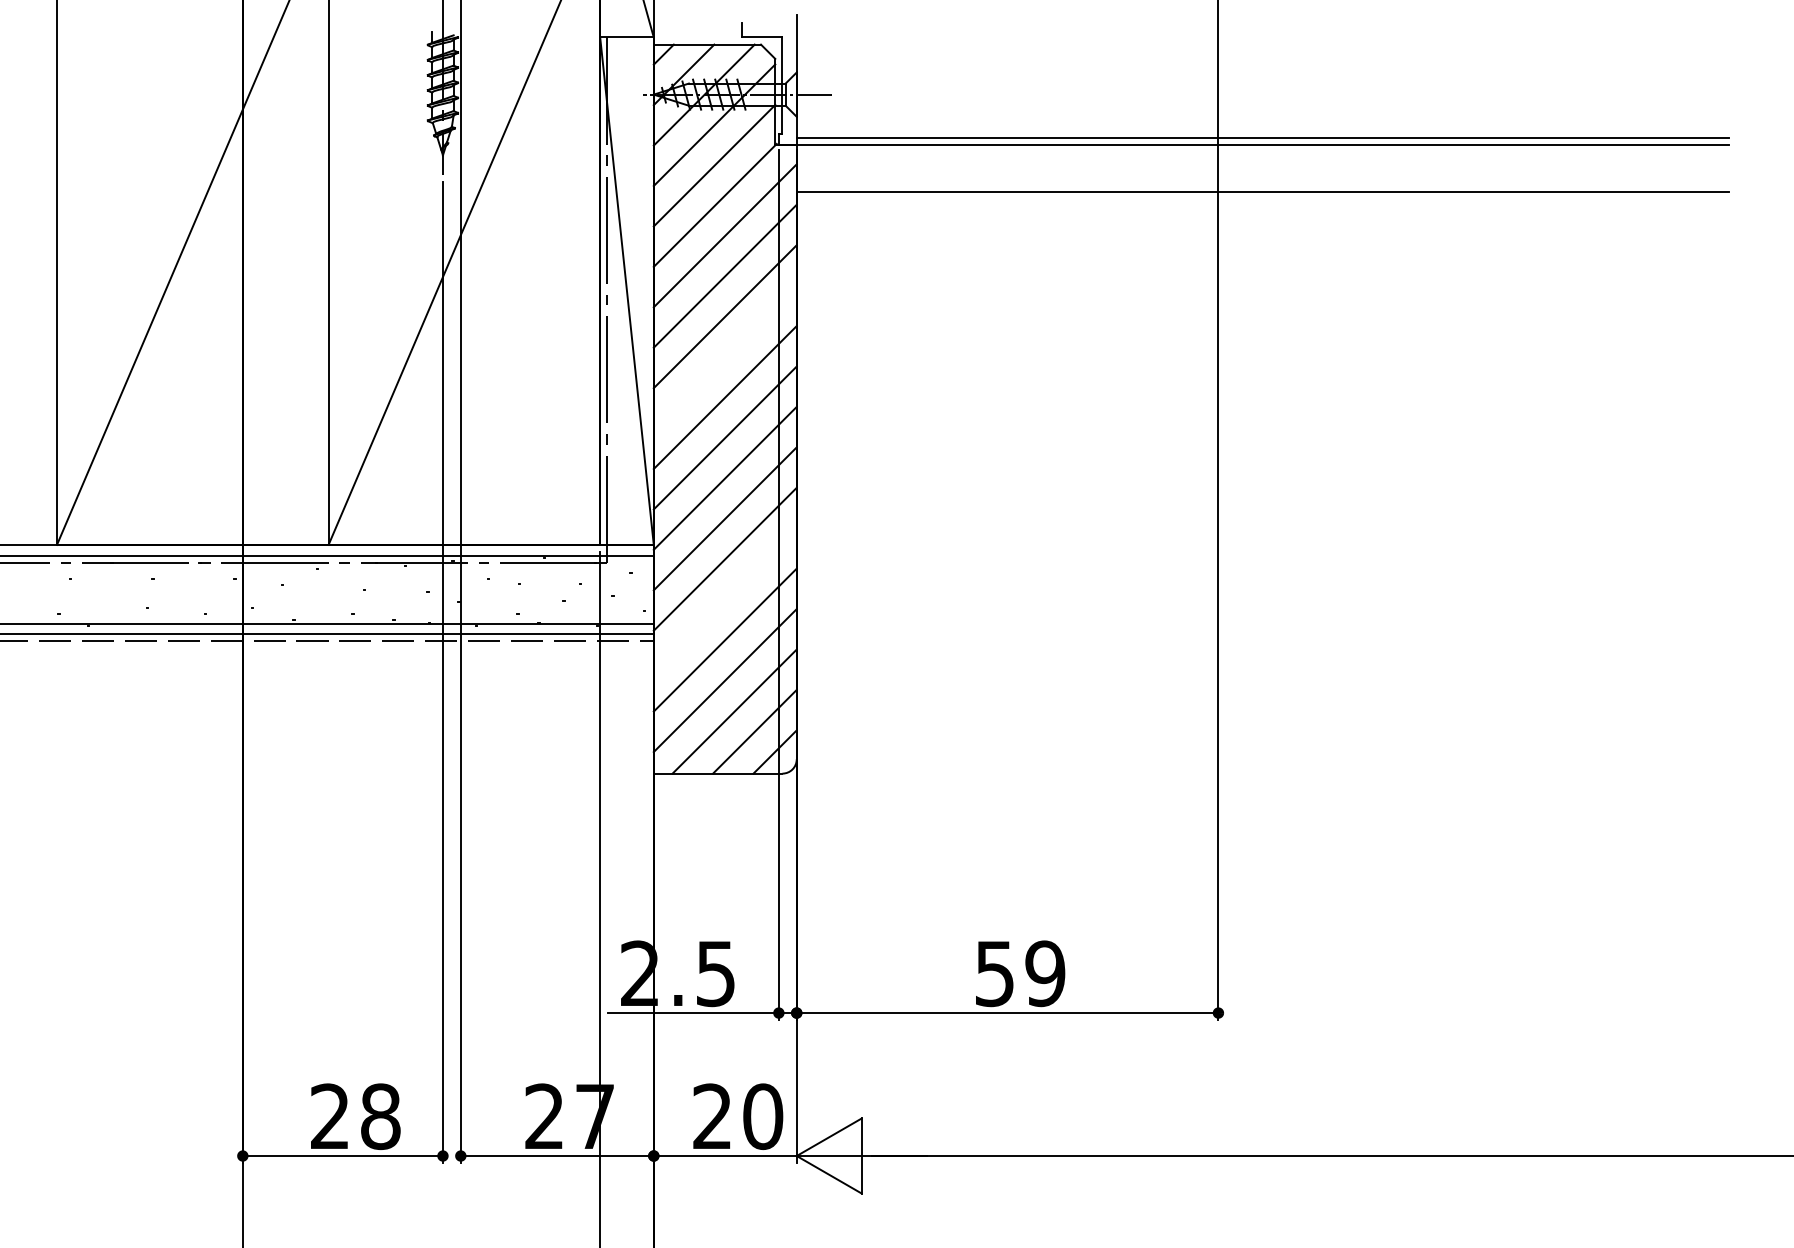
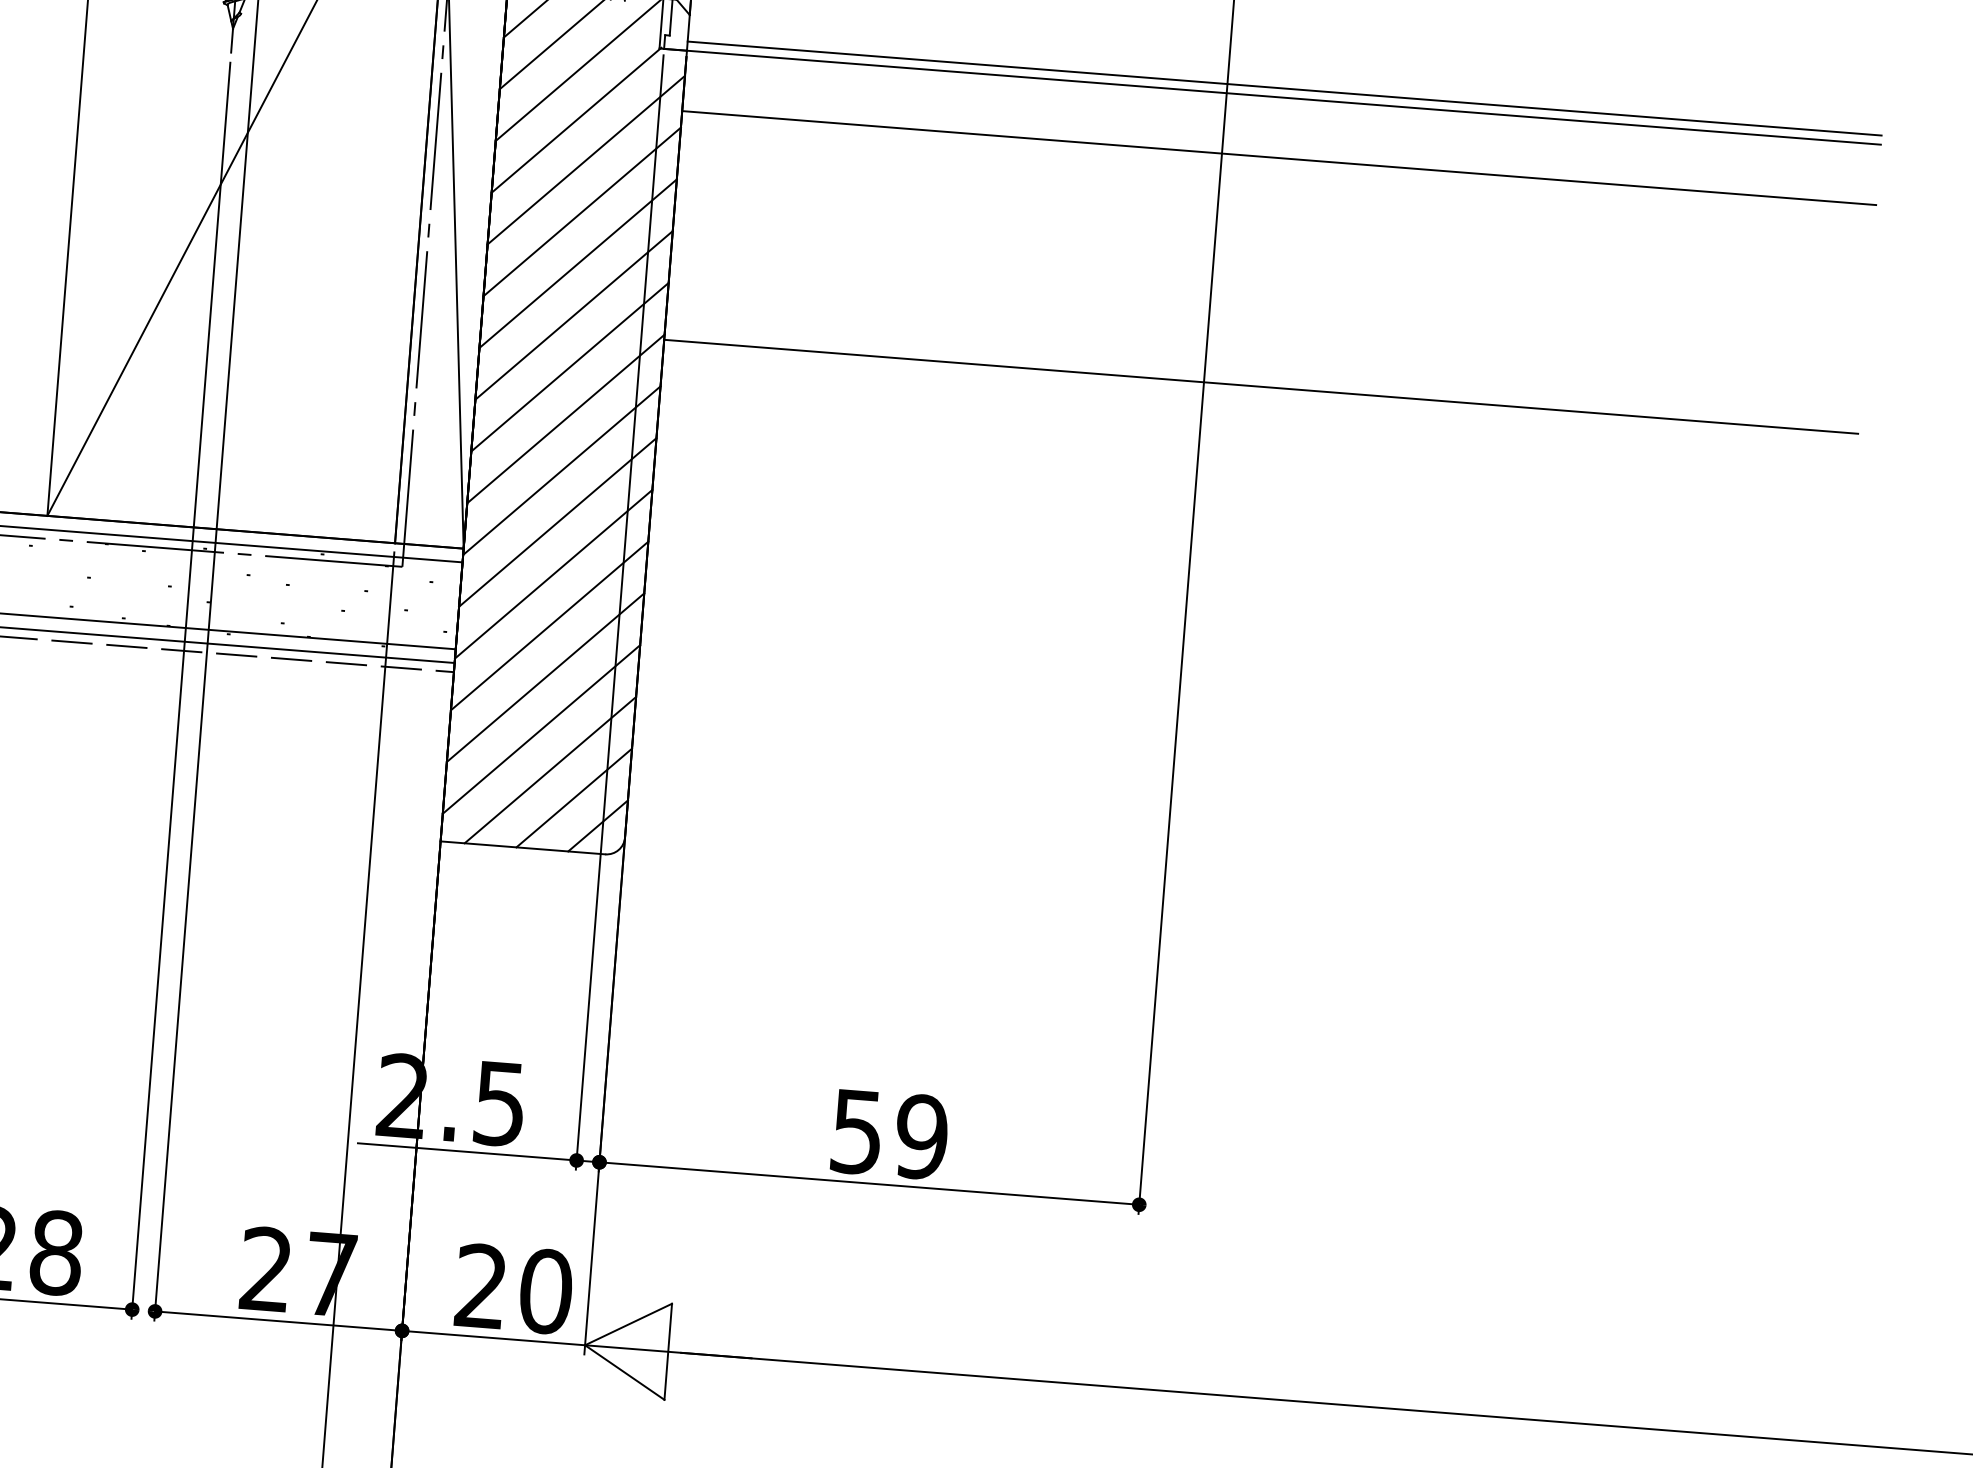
line: (724, 356) -> (573, 314), added
line: (1262, 370) -> (1260, 386), added
line: (724, 599) -> (548, 625), added

